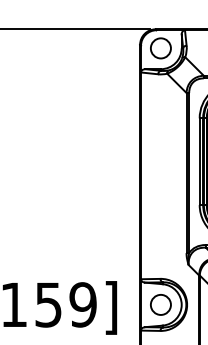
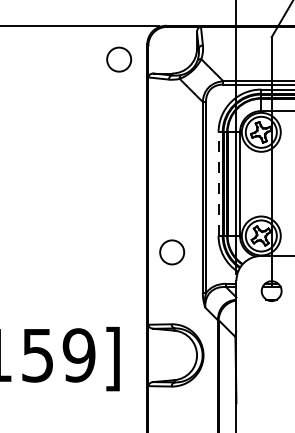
circle: (161, 48) -> (119, 59), moved
line: (199, 161) -> (218, 184), solid -> dashed
circle: (161, 304) -> (172, 252), moved

